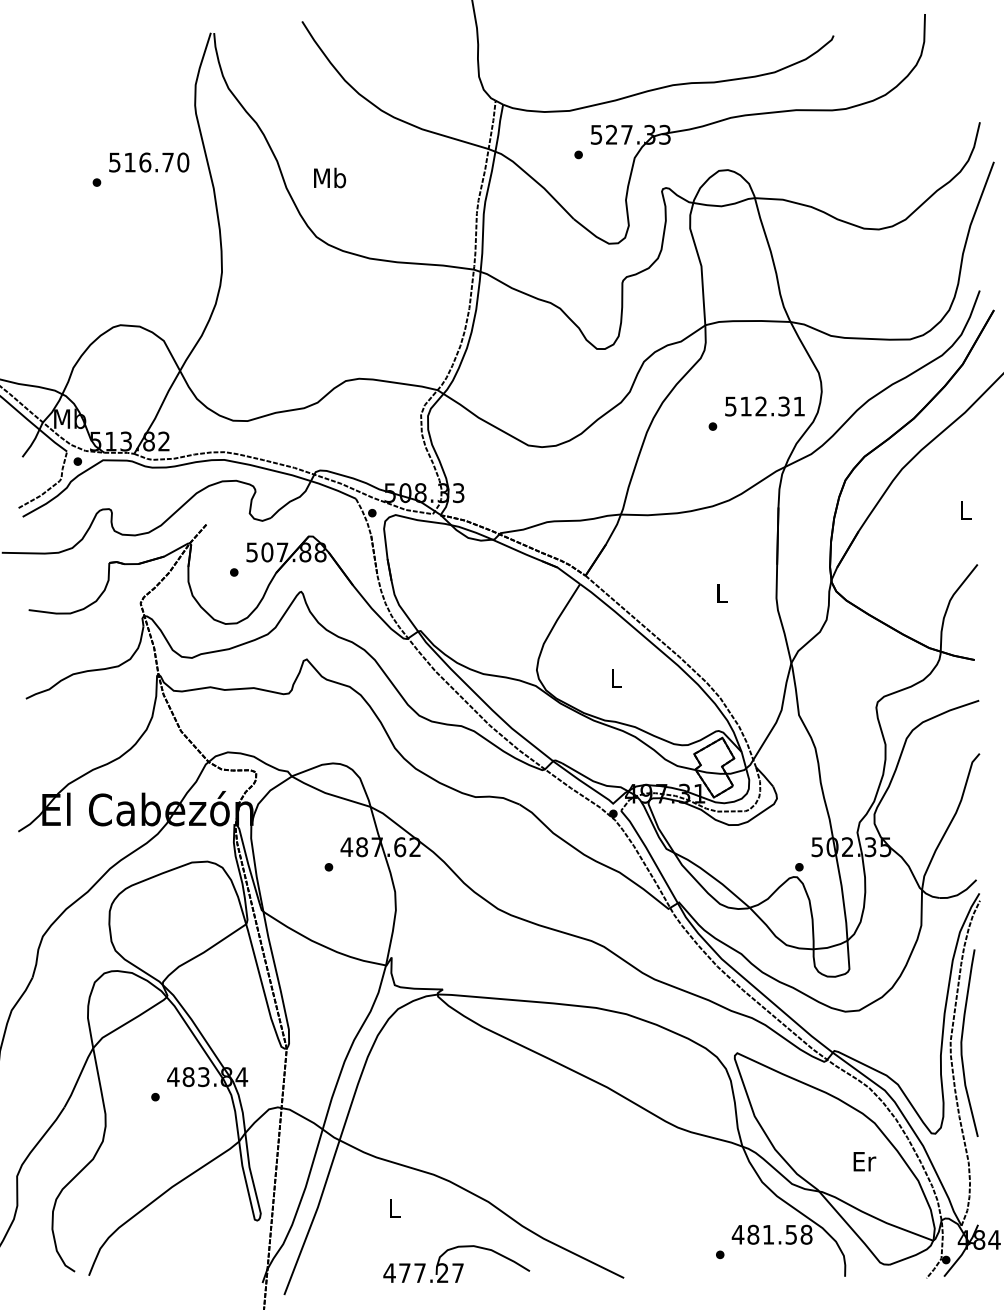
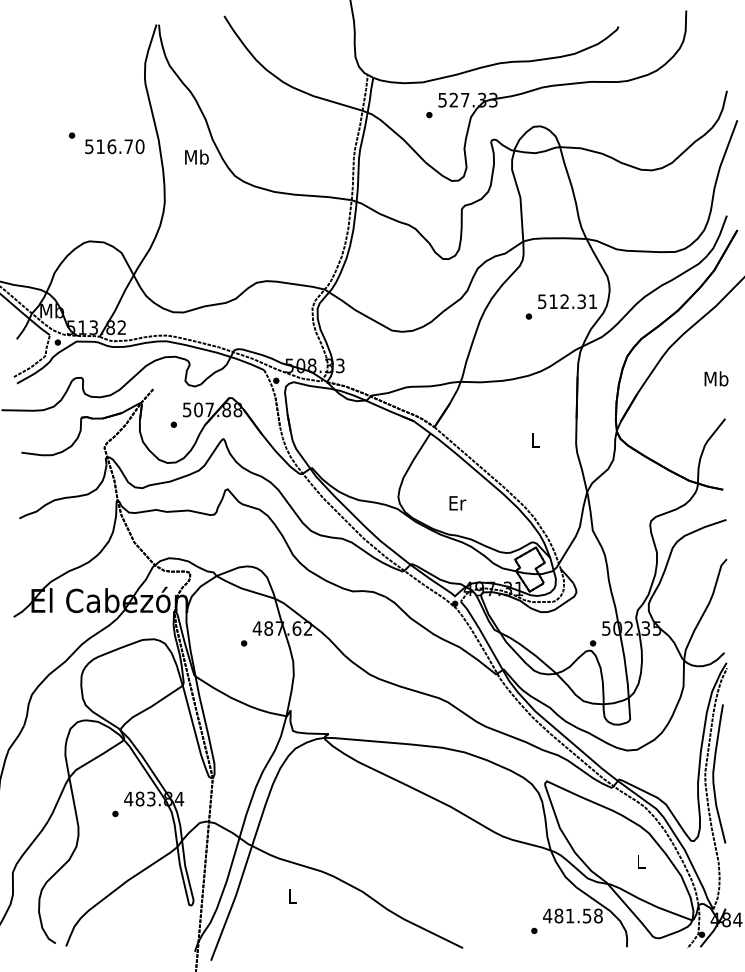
text: (148, 162) -> (114, 146), moved
text: (329, 177) -> (196, 156), moved
text: (965, 510) -> (716, 378), L -> Mb
text: (616, 678) -> (457, 503), L -> Er
text: (864, 1161) -> (641, 861), Er -> L
part: (456, 1263) -> (338, 937), removed

